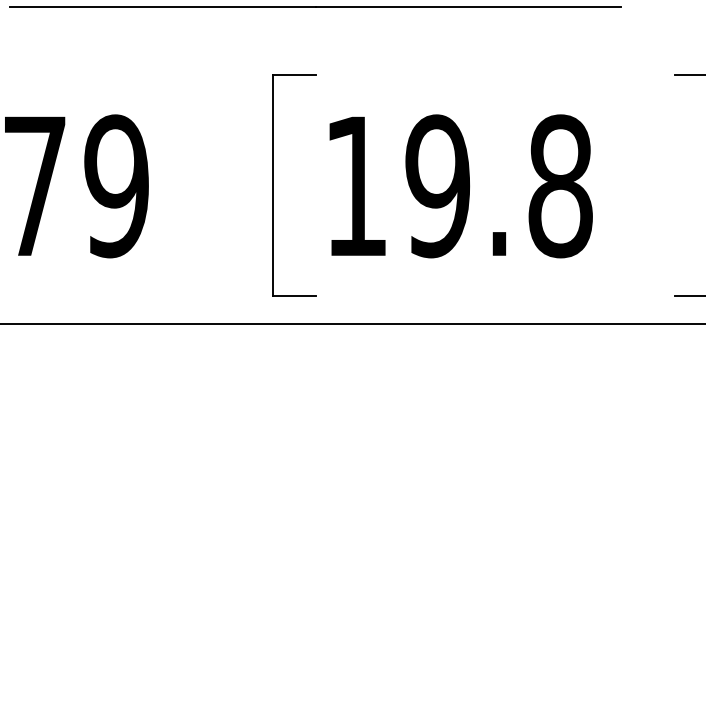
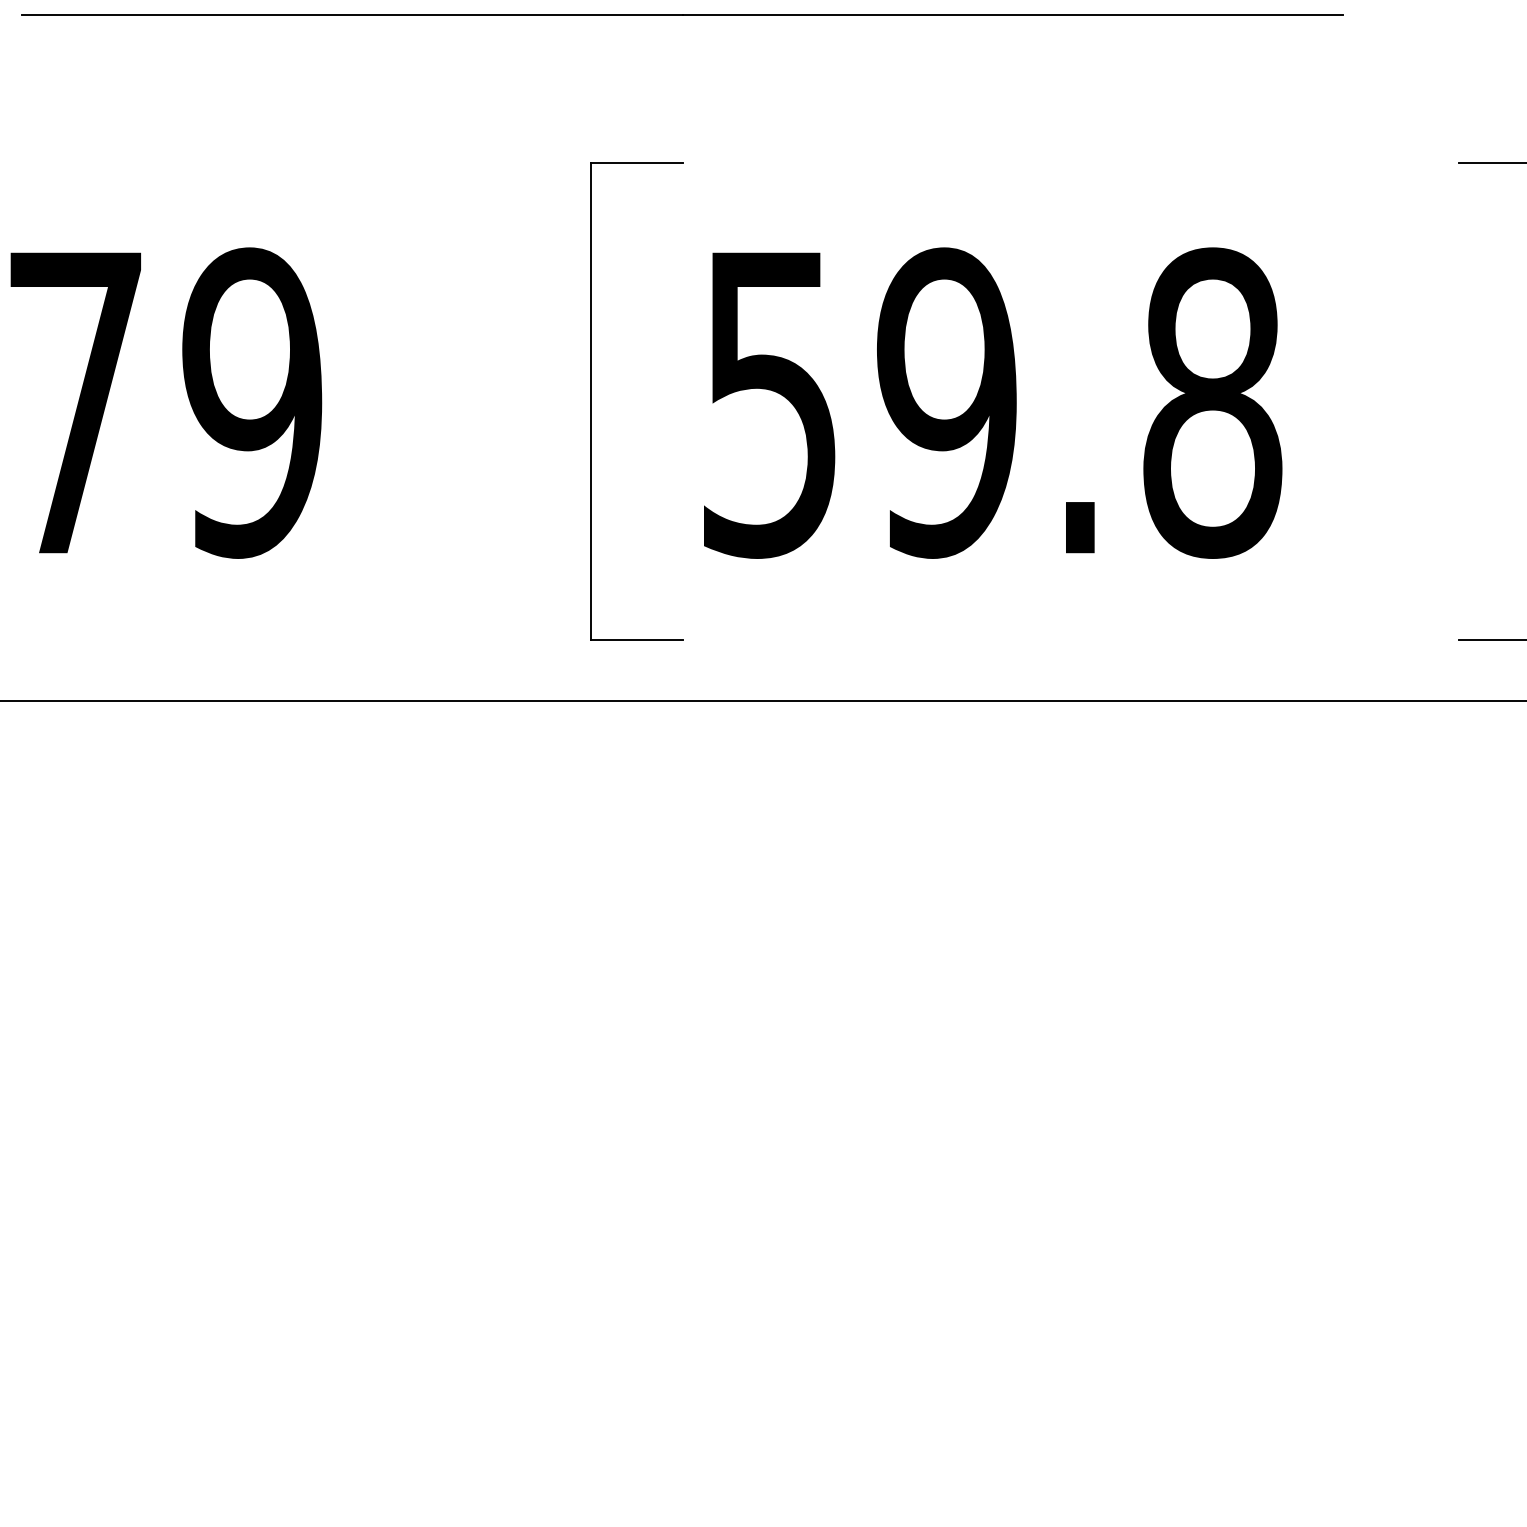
text: (355, 187) -> (768, 405), 19.8 -> 59.8

